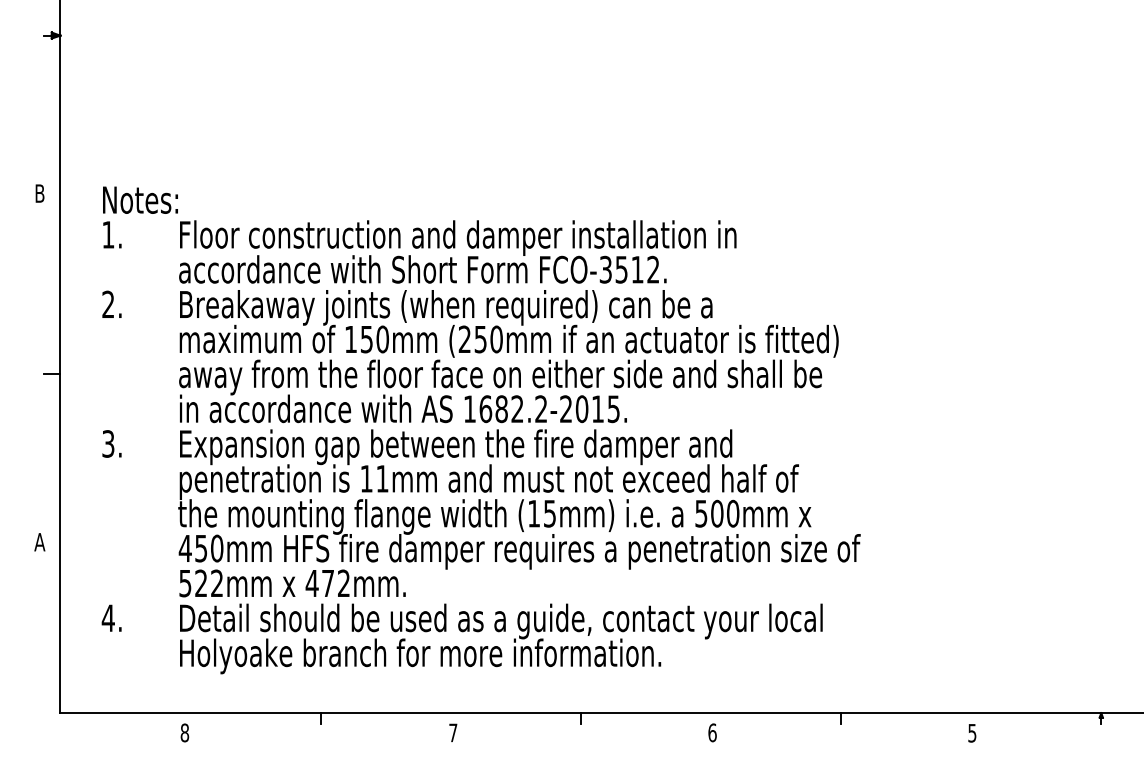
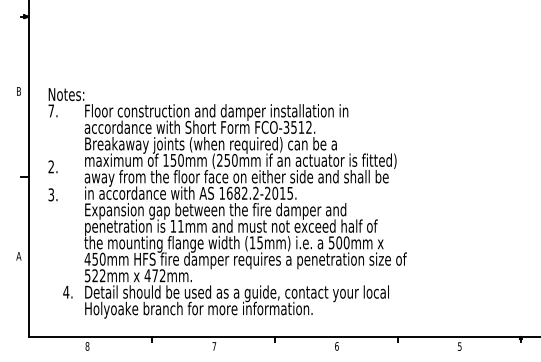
text: (106, 233) -> (50, 110), 1. -> 7.
text: (110, 303) -> (52, 166), moved
text: (110, 443) -> (52, 194), moved
text: (110, 616) -> (67, 291), moved

